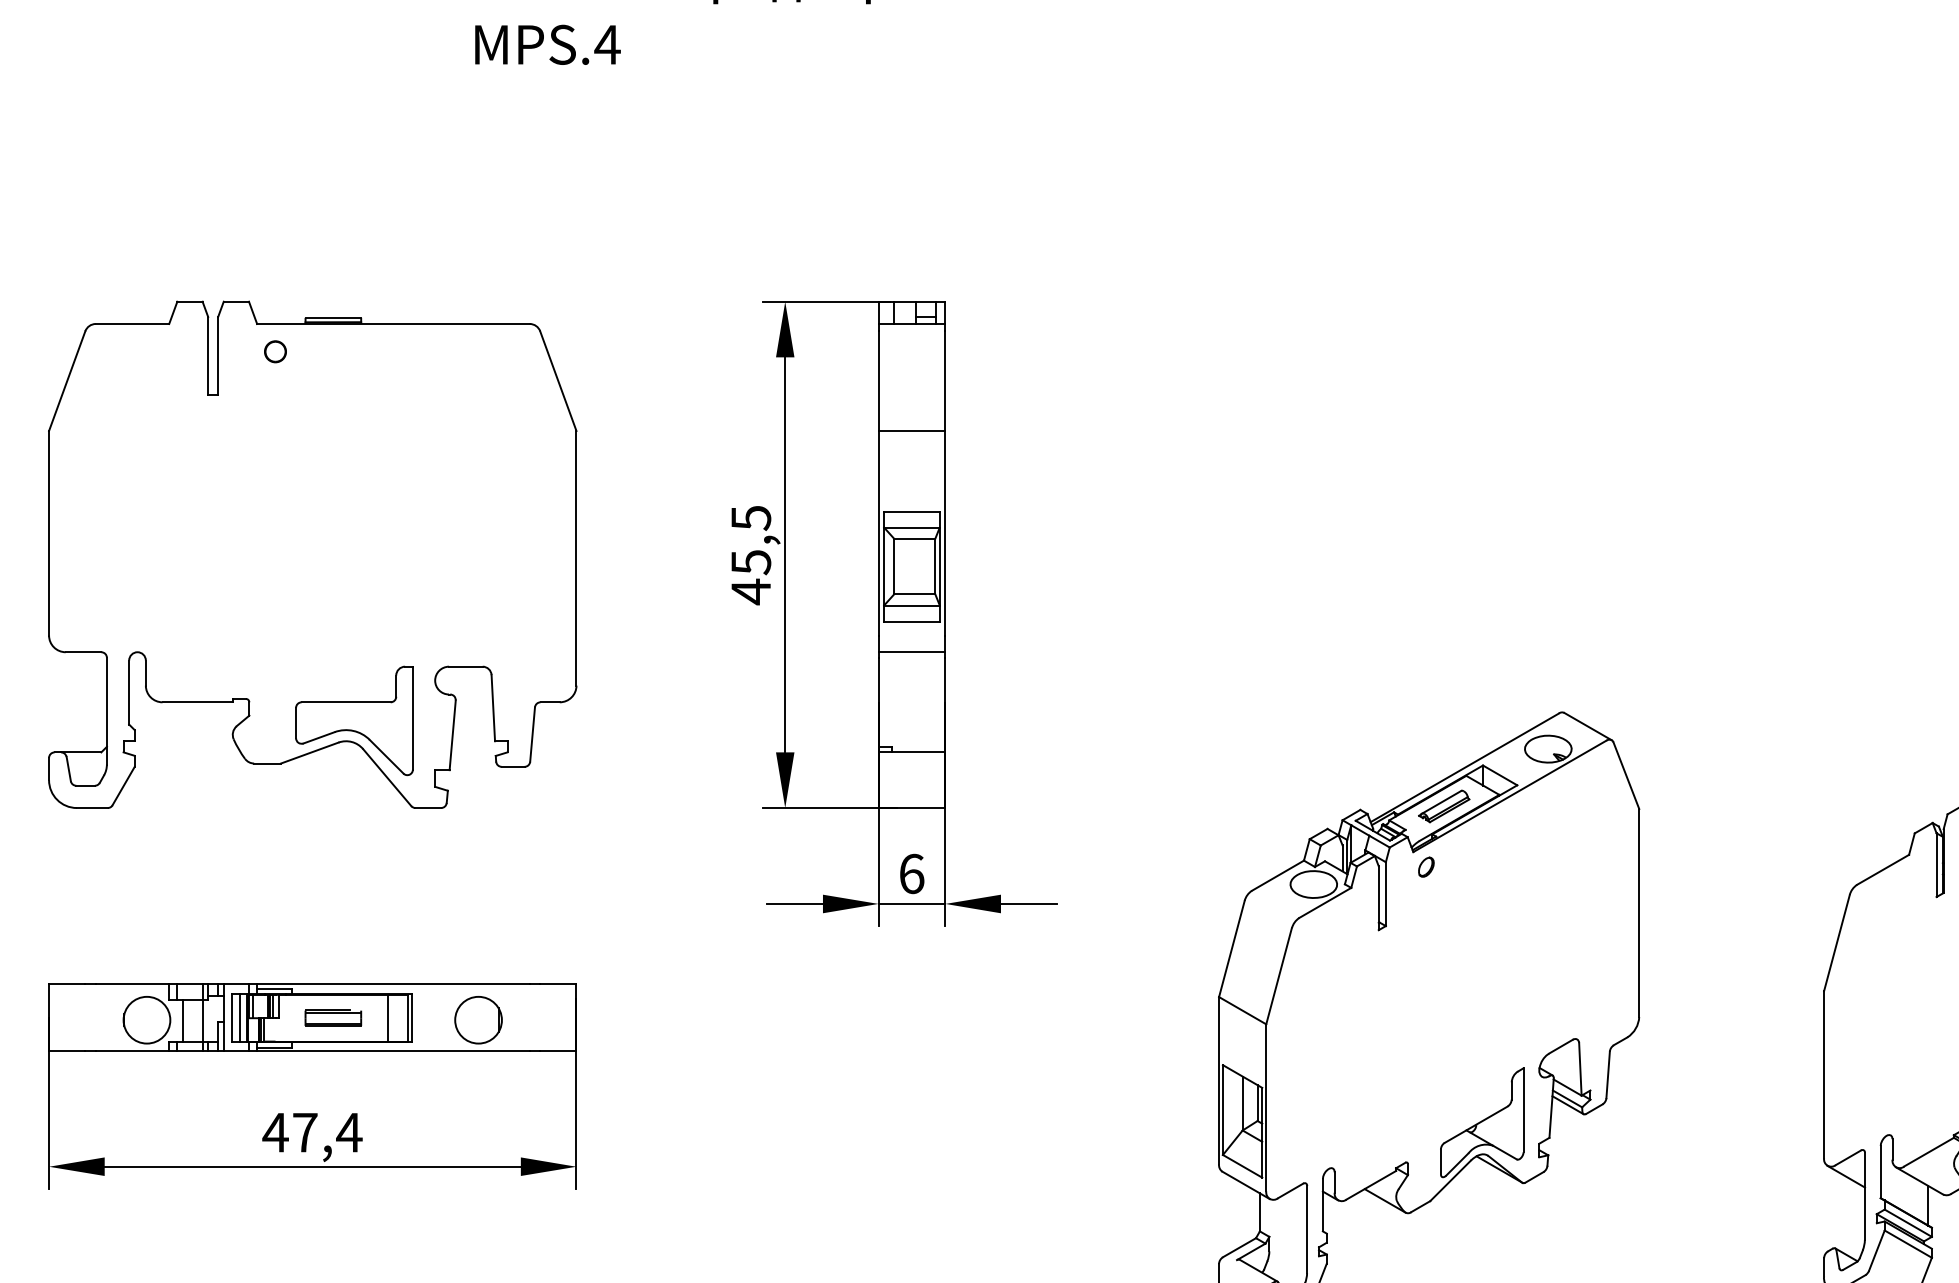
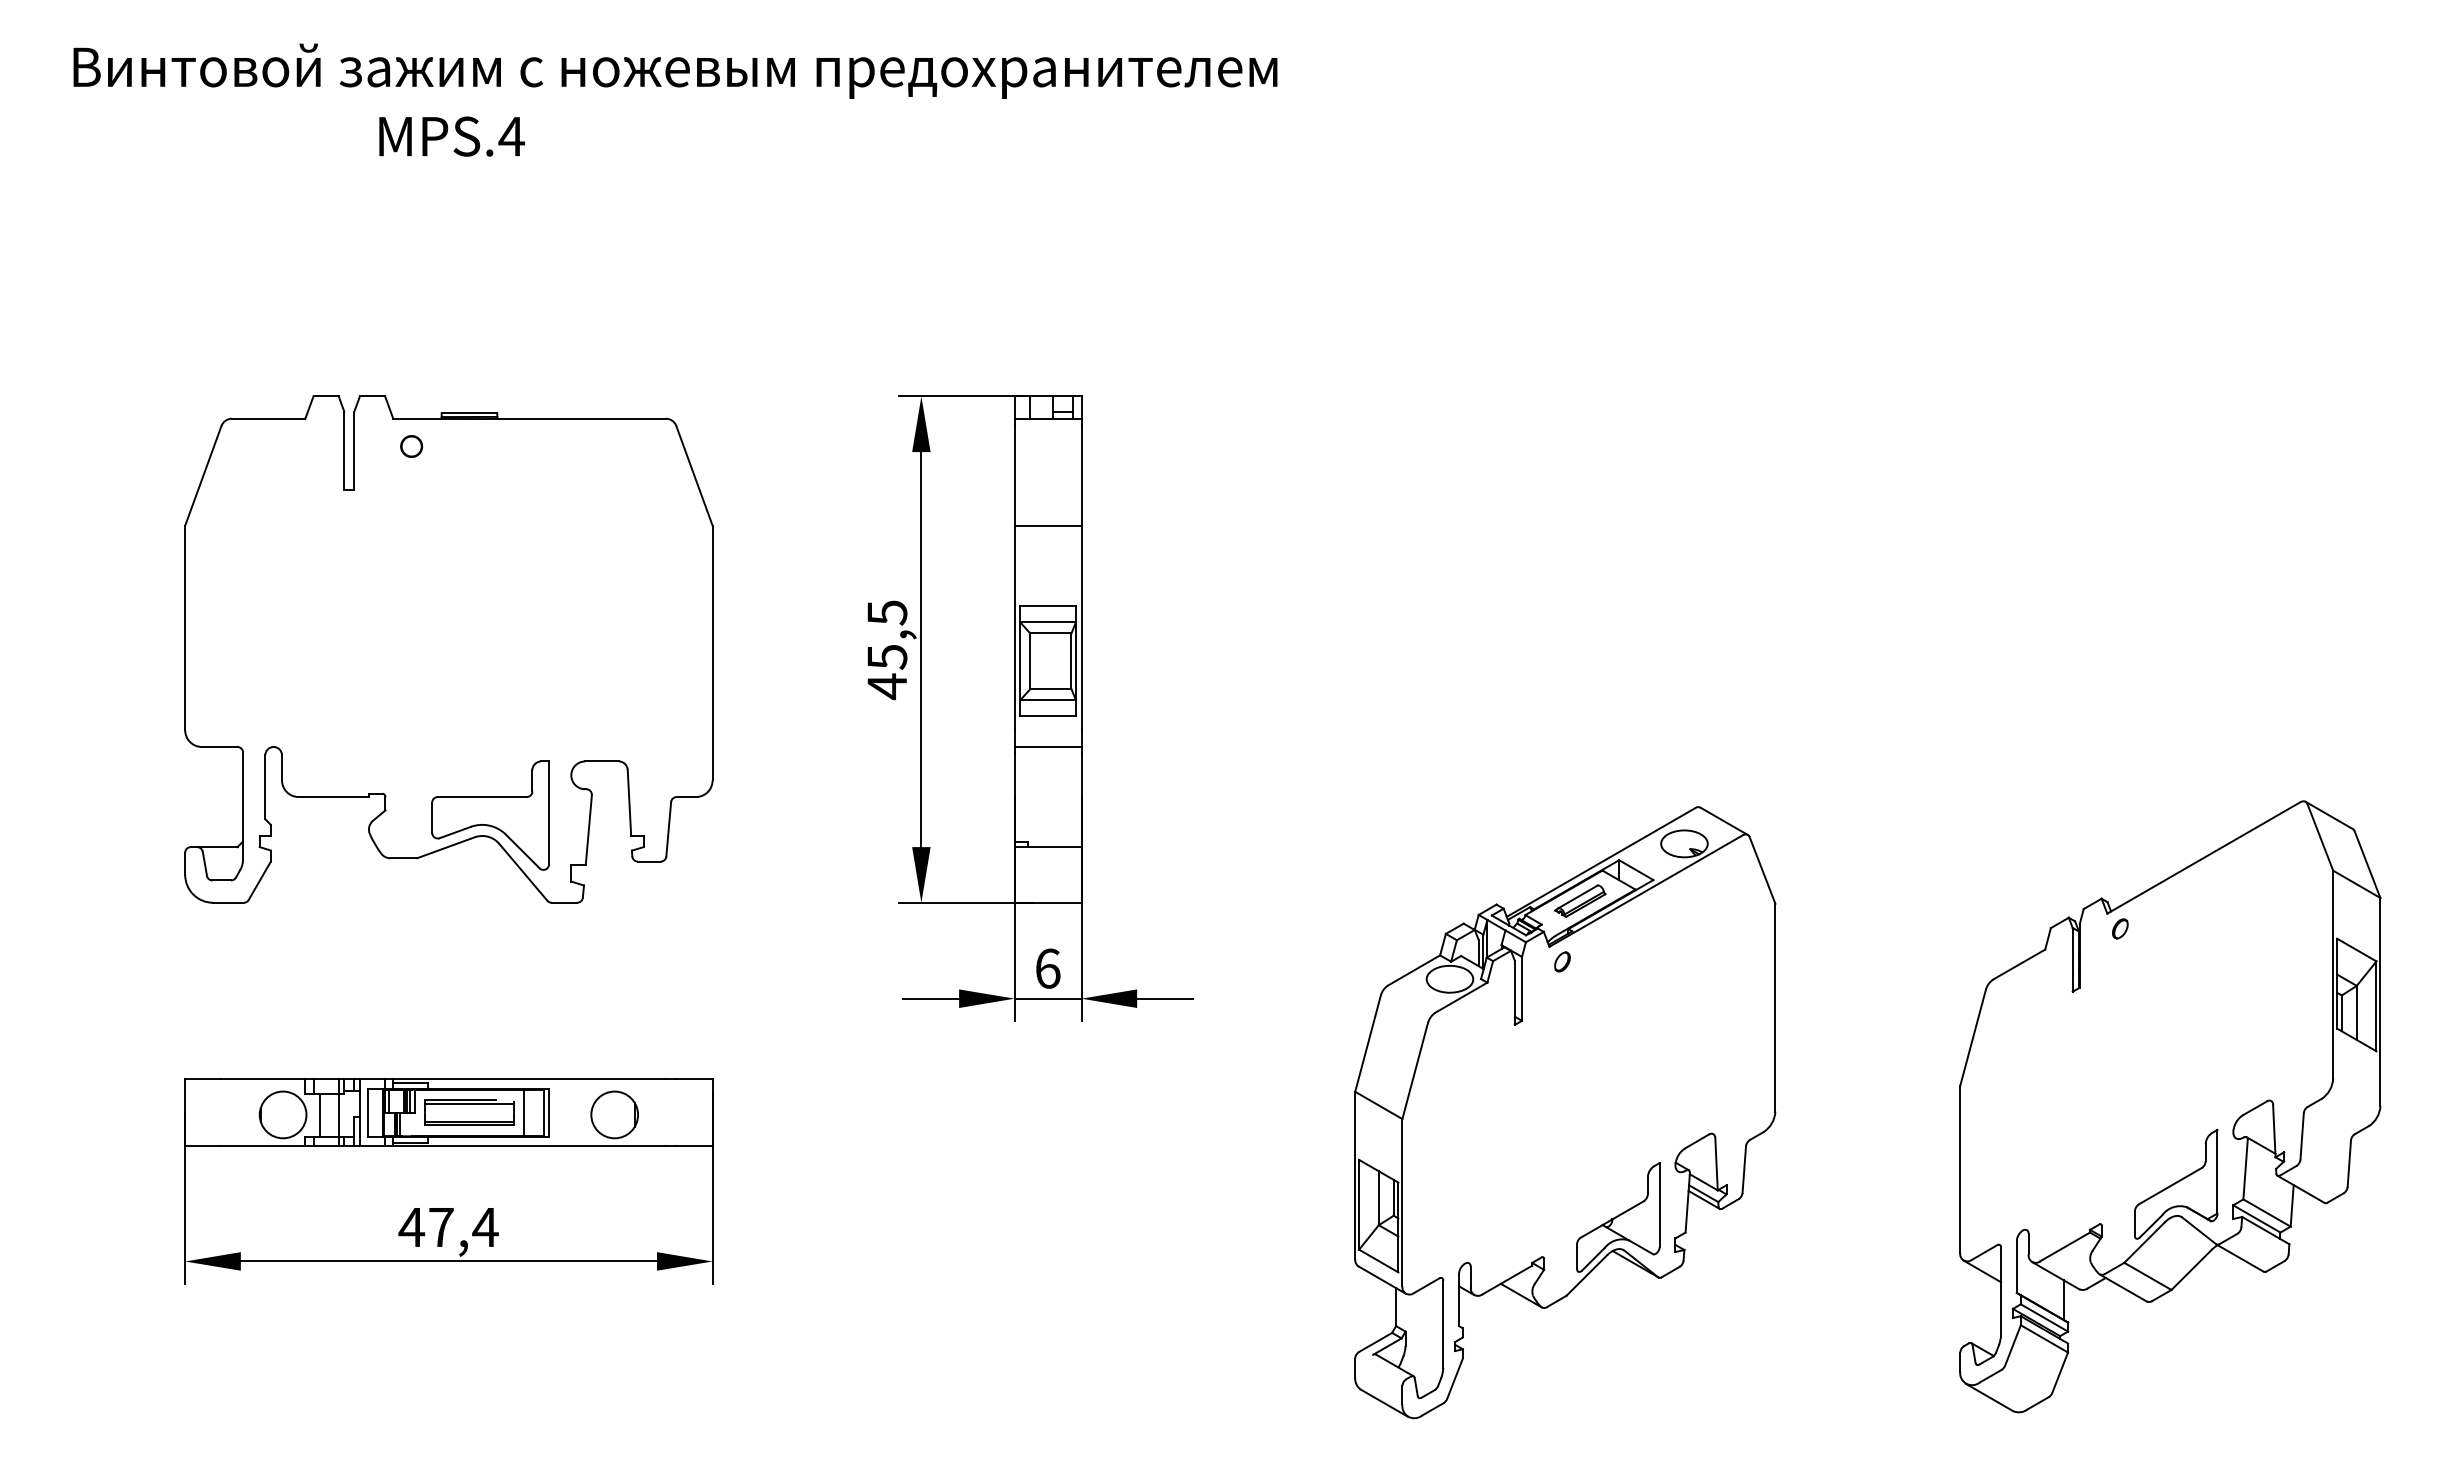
text: (547, 44) -> (451, 136), moved
line: (240, 1017) -> (376, 1112), removed
part: (333, 1017) -> (469, 1112), size x1.6

